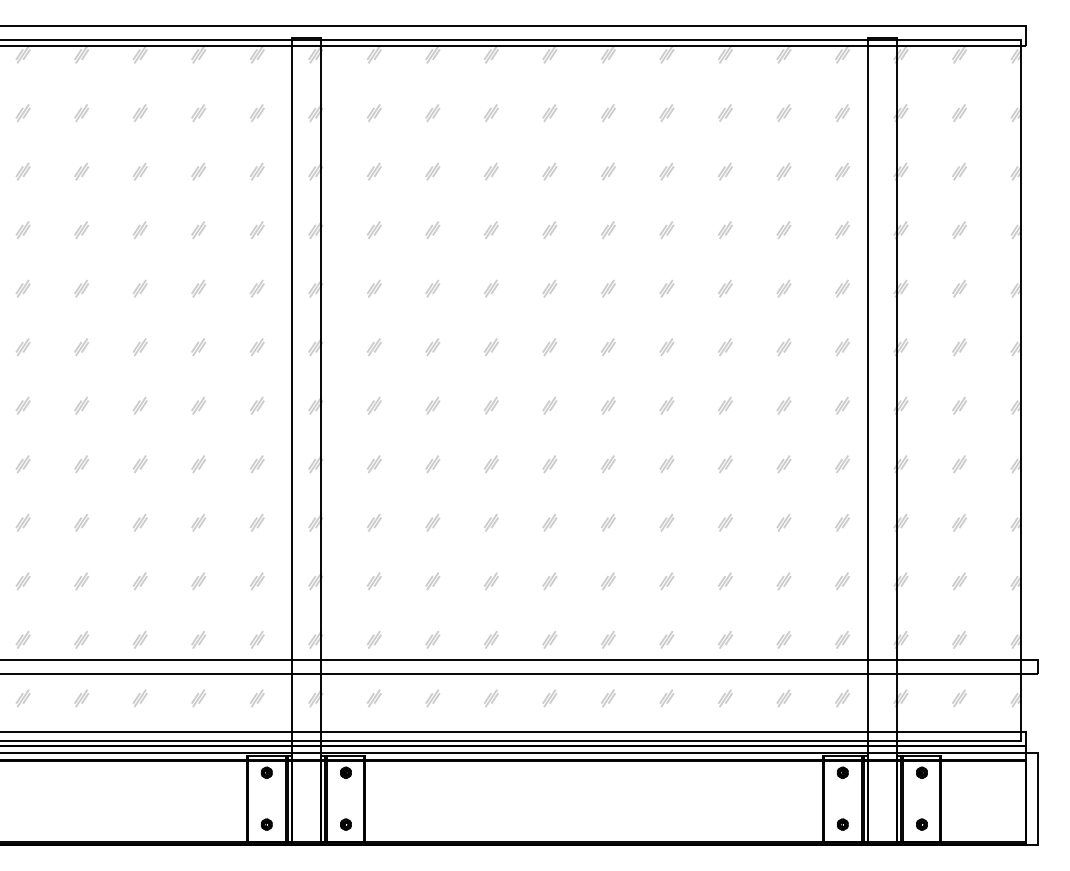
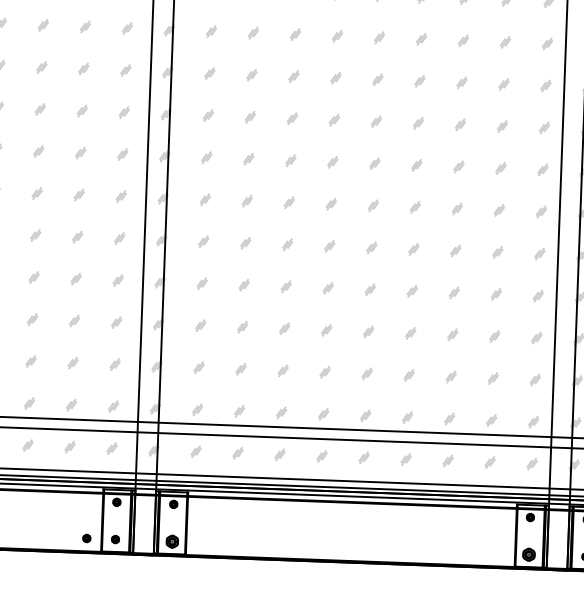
part: (226, 824) -> (86, 538), added
part: (345, 824) -> (172, 541), size x1.6
part: (842, 824) -> (528, 554), size x1.6

